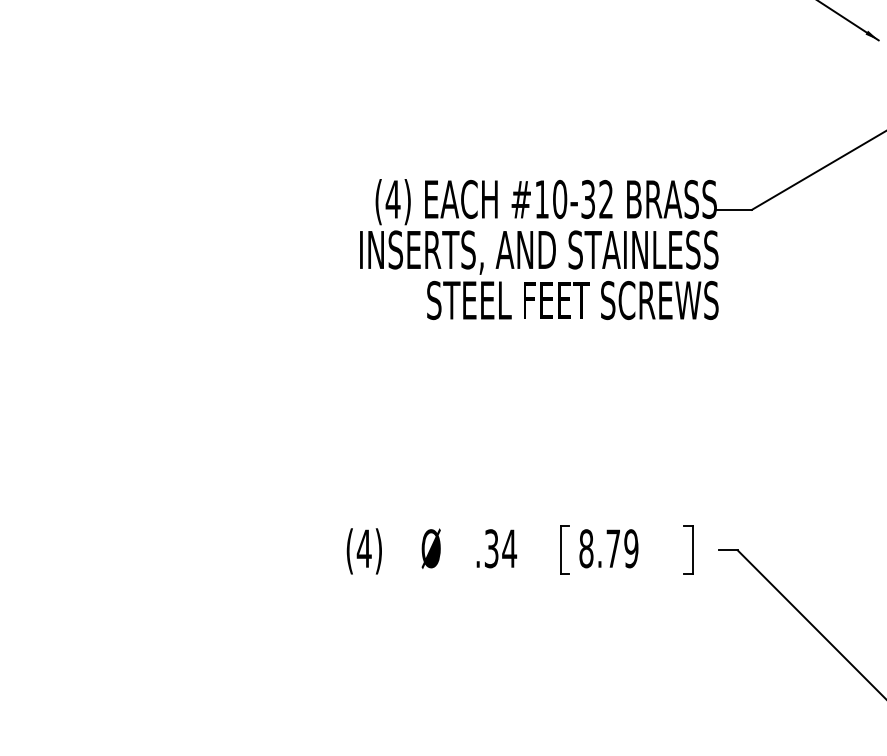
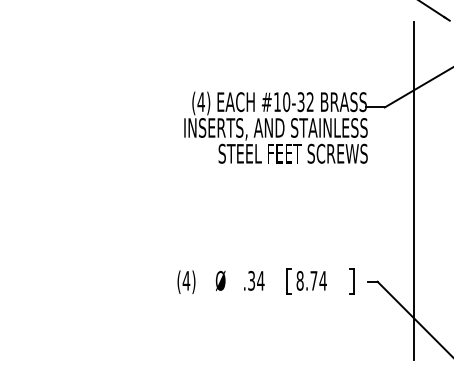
line: (807, 374) -> (413, 191), added
text: (630, 547) -> (322, 280), 8.79 -> 8.74

